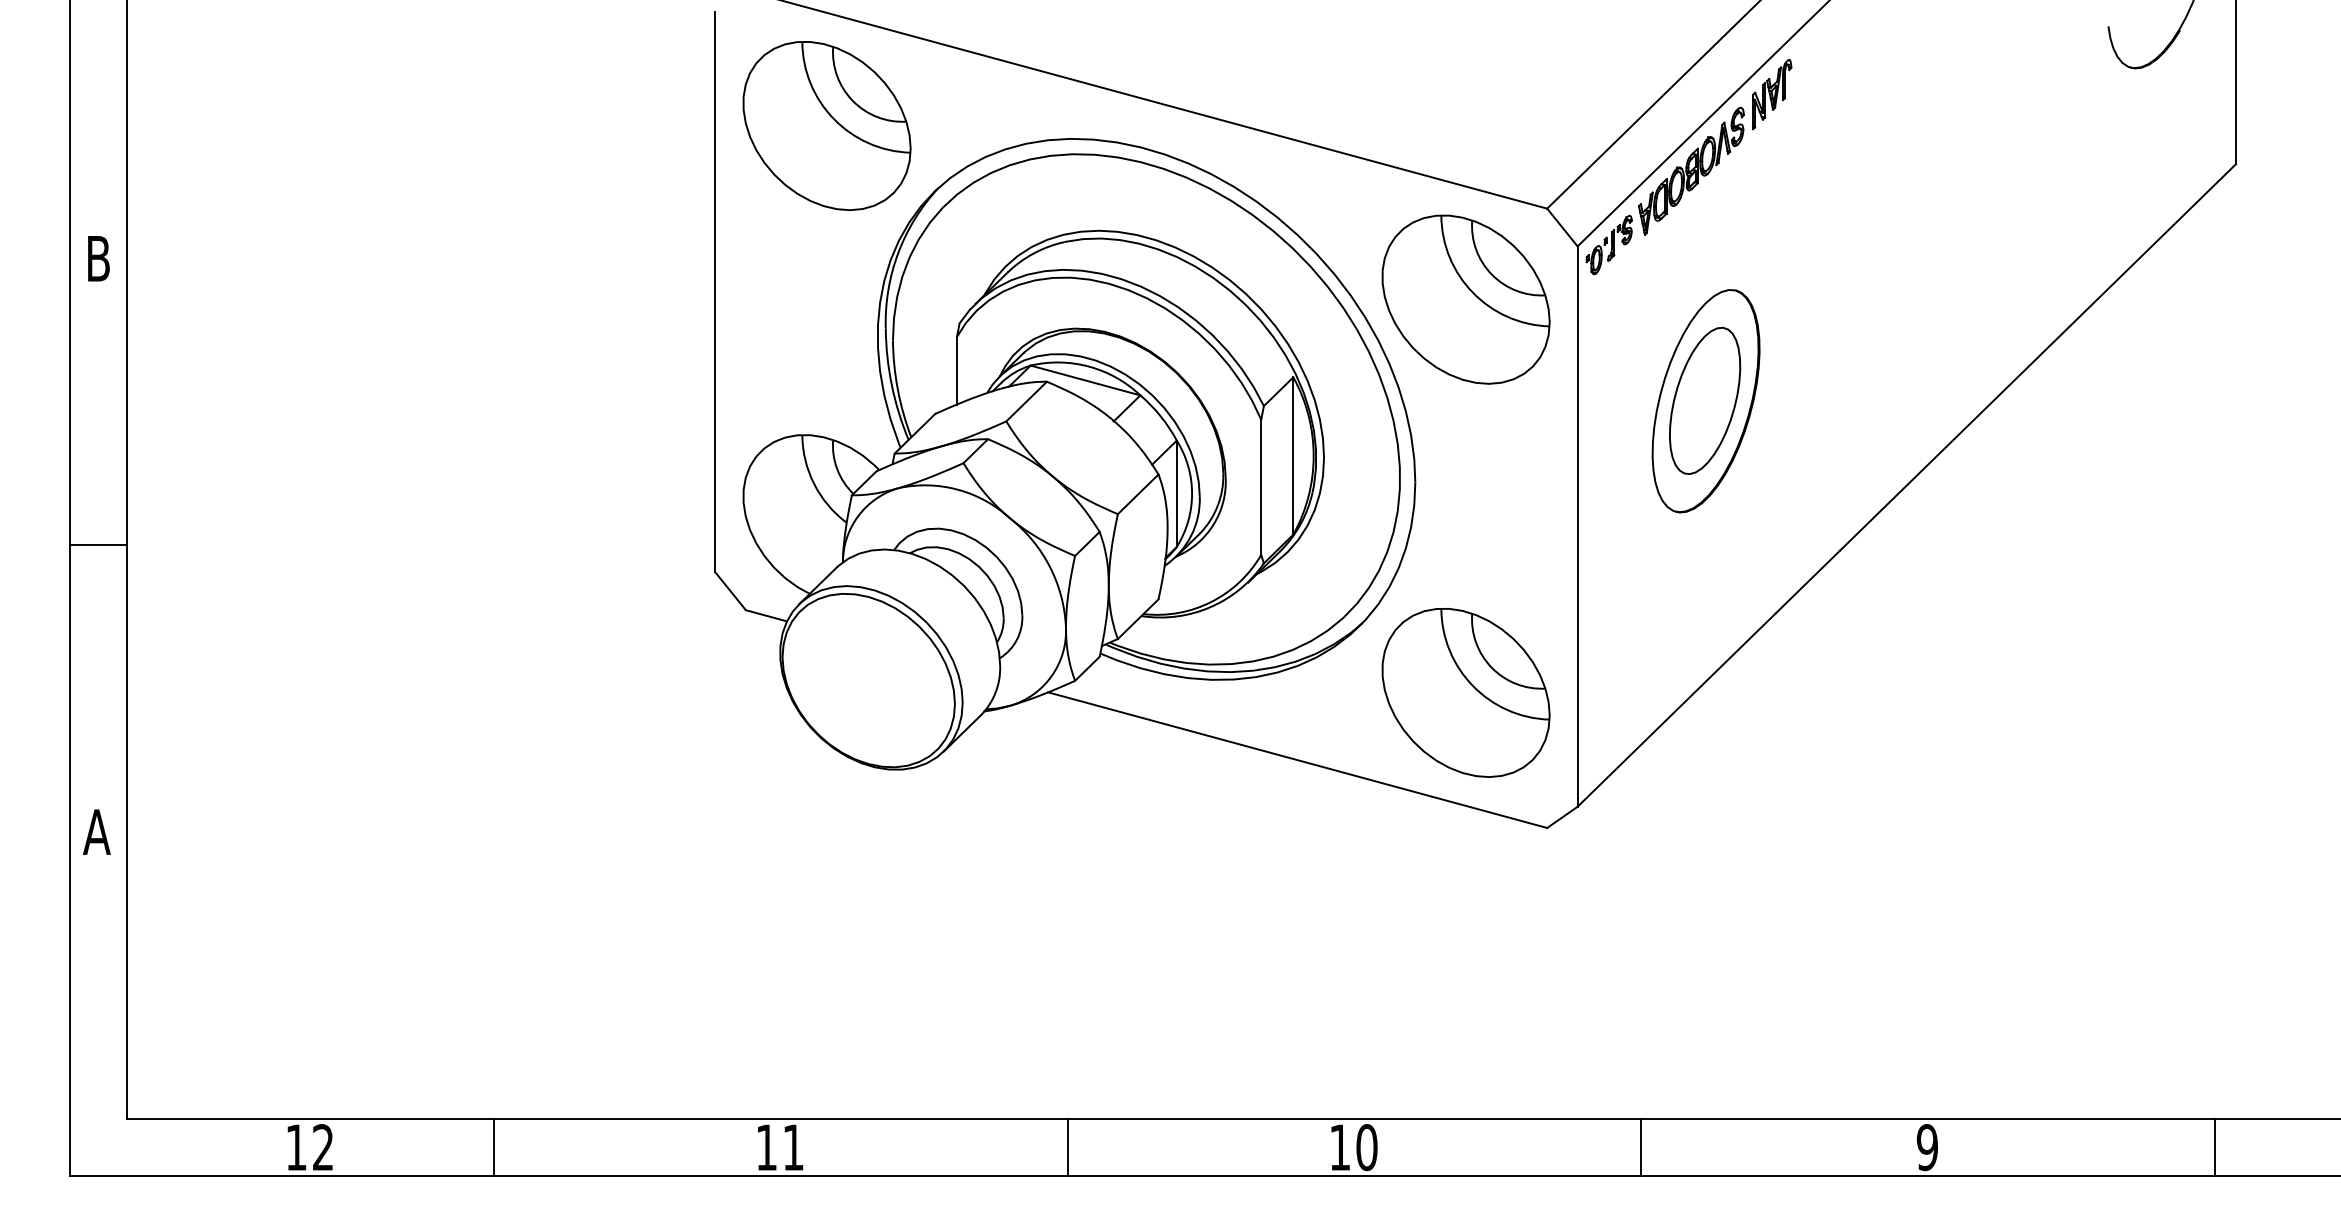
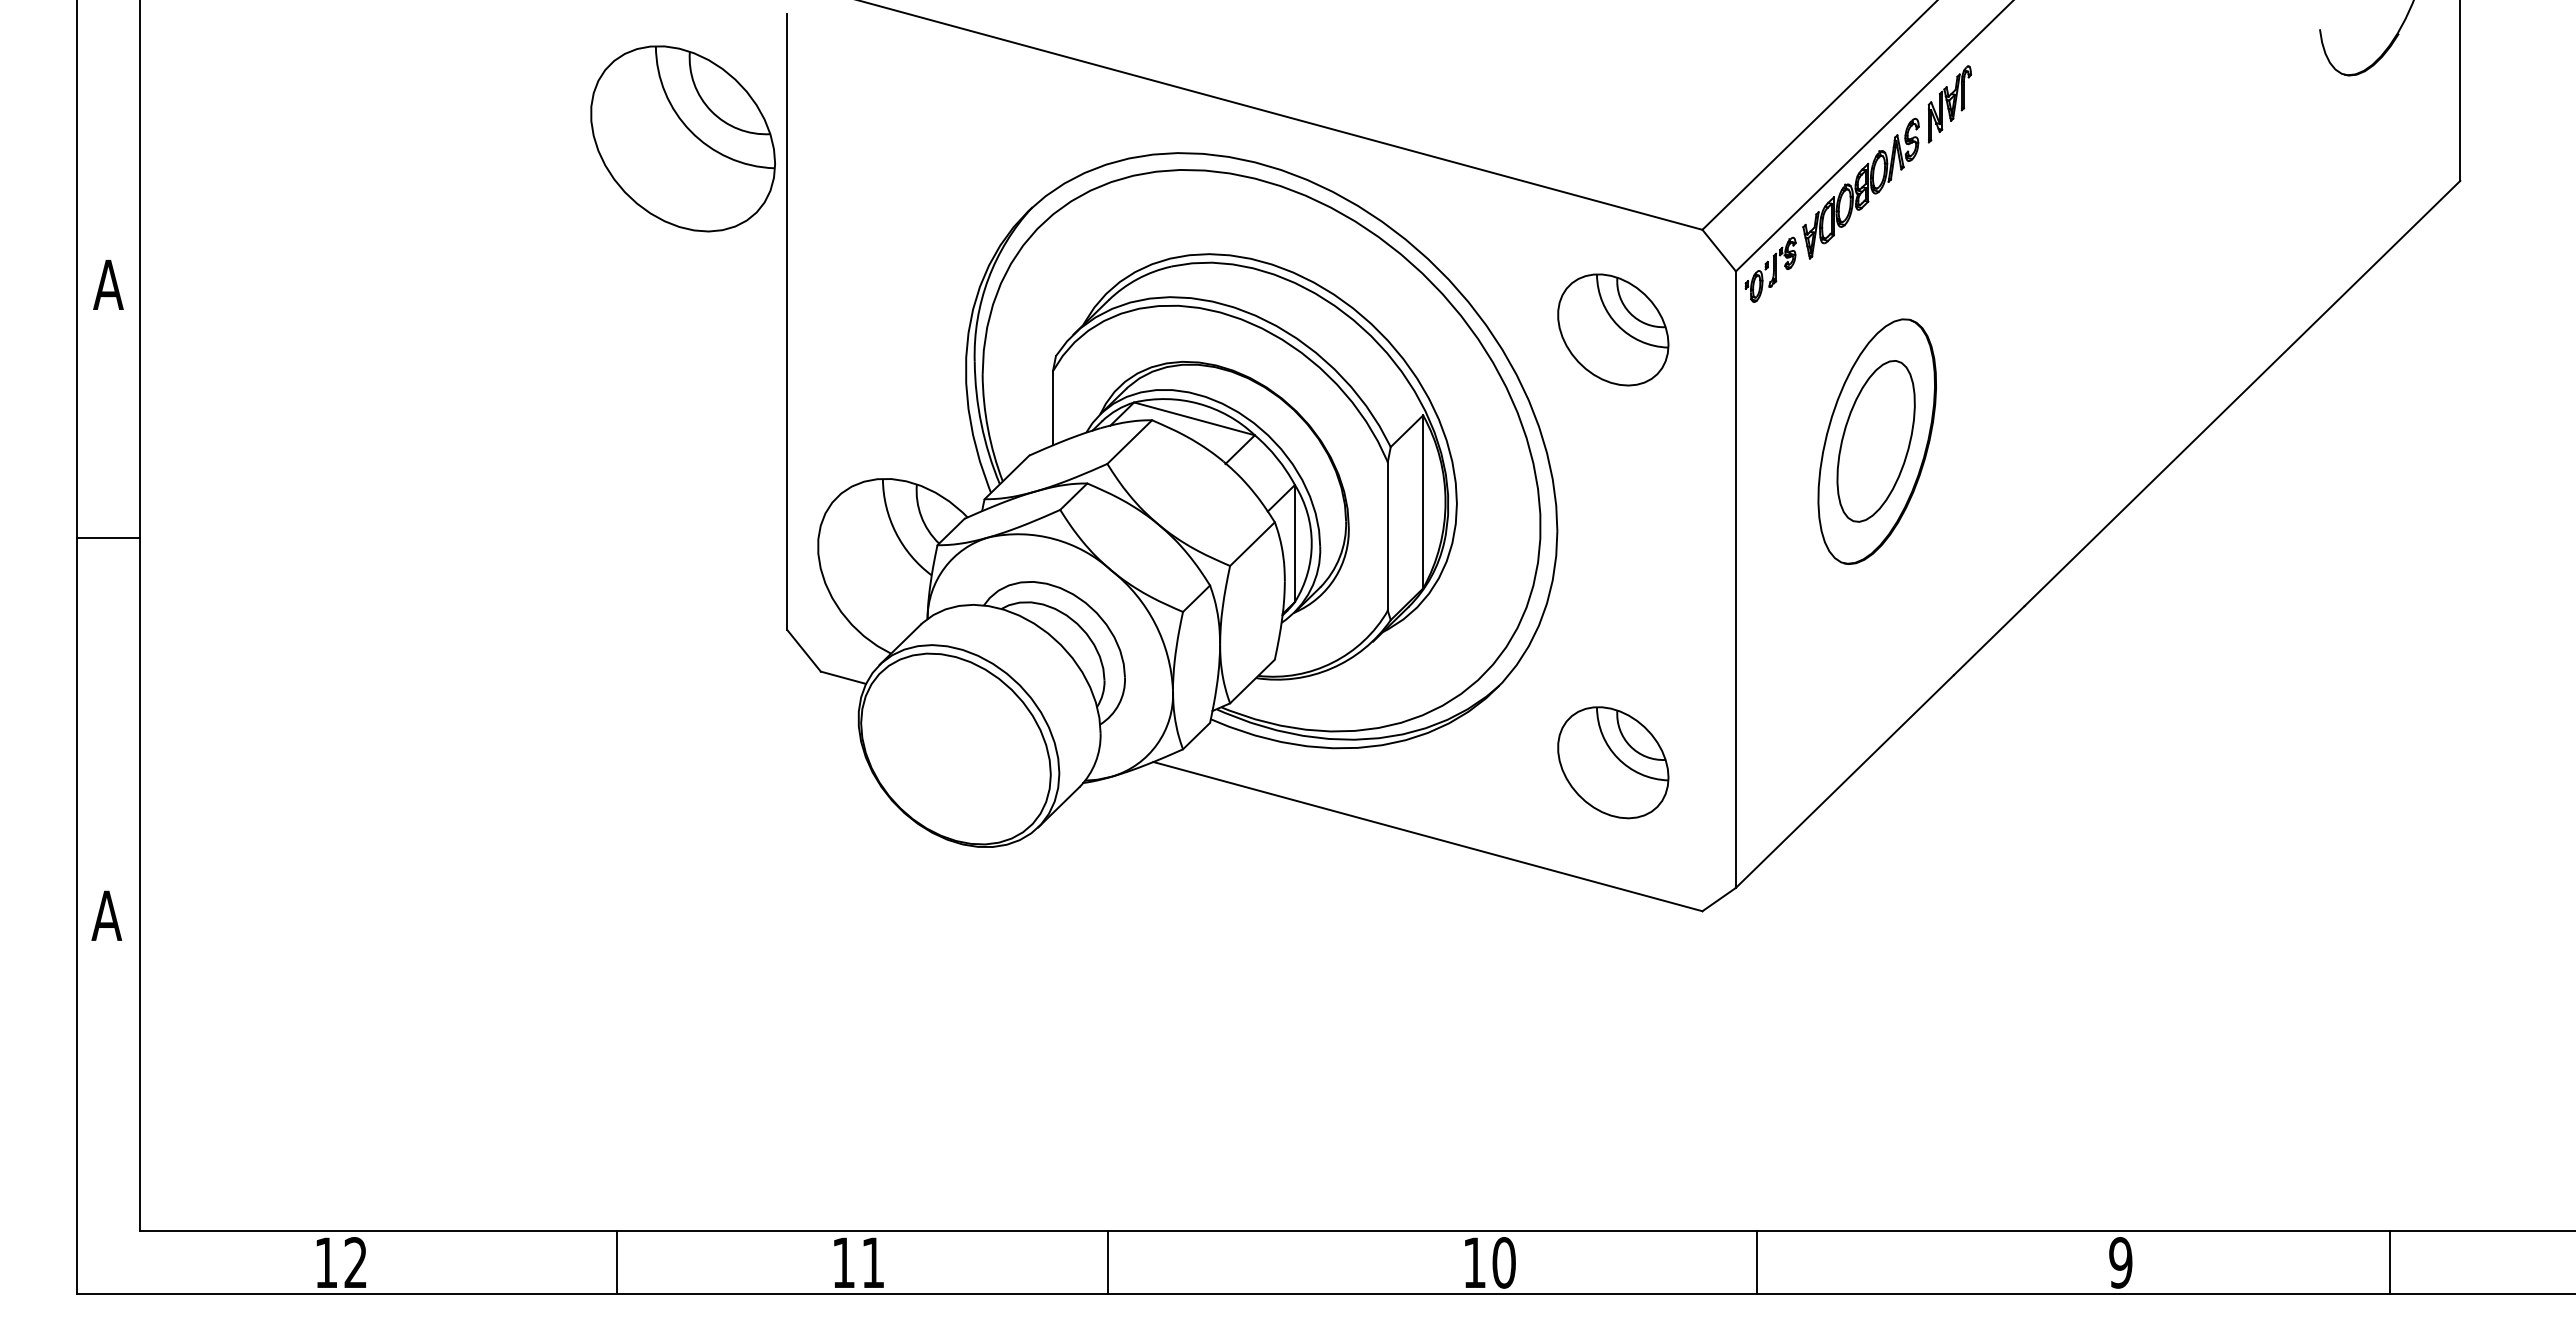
part: (826, 125) -> (682, 138), moved
text: (98, 258) -> (108, 284), B -> A
part: (1466, 299) -> (1613, 329), size x0.6
line: (98, 545) -> (108, 538), moved
part: (1466, 692) -> (1613, 762), size x0.6
line: (494, 1147) -> (617, 1262), moved
line: (1068, 1147) -> (1108, 1262), moved
line: (1641, 1147) -> (1757, 1262), moved
line: (2214, 1147) -> (2389, 1262), moved

